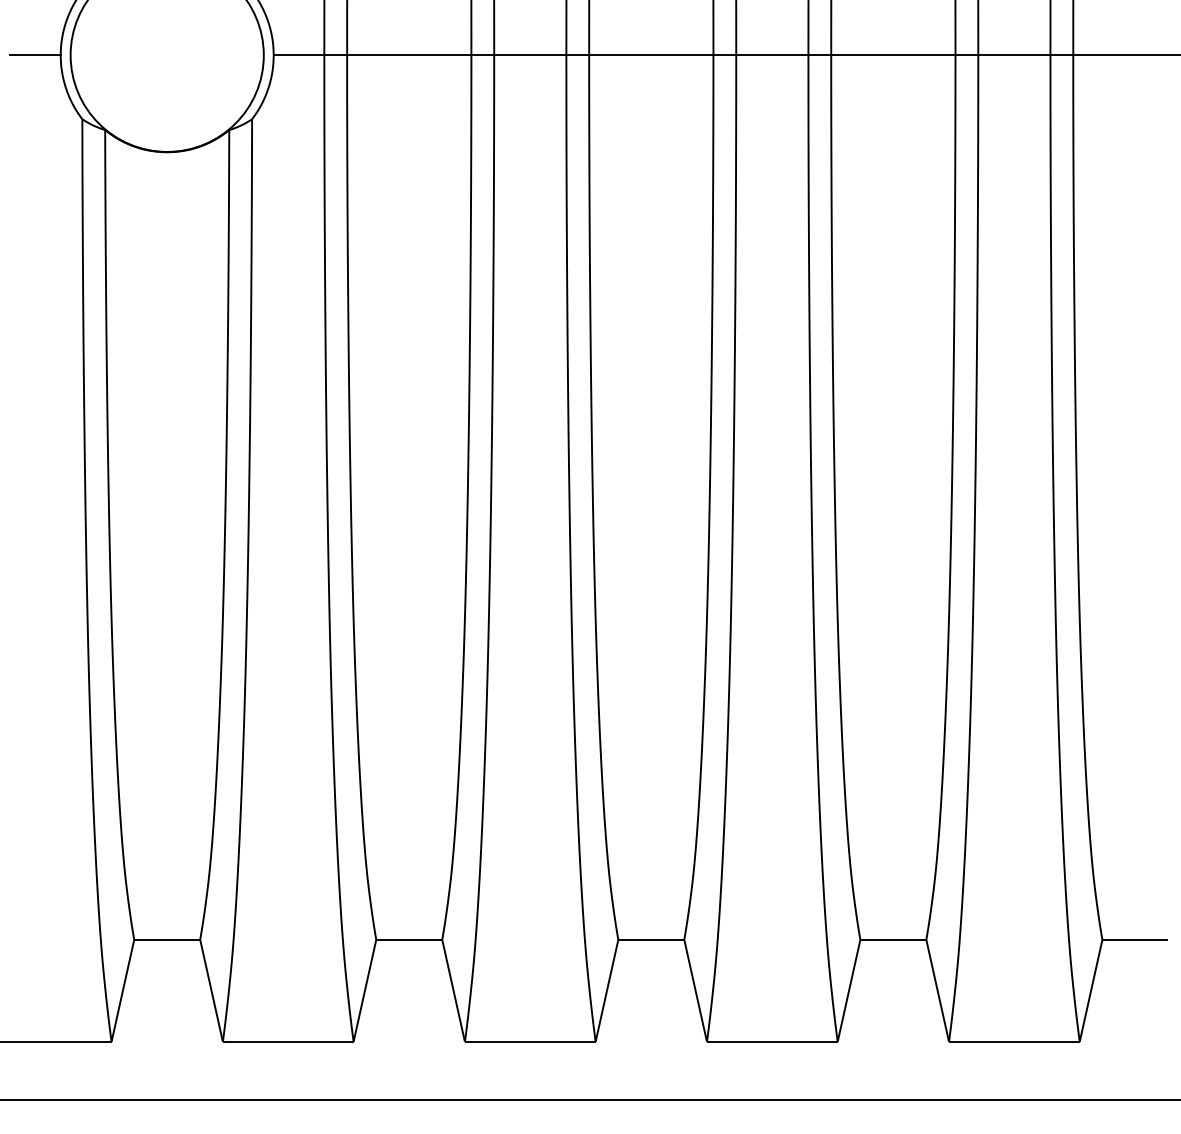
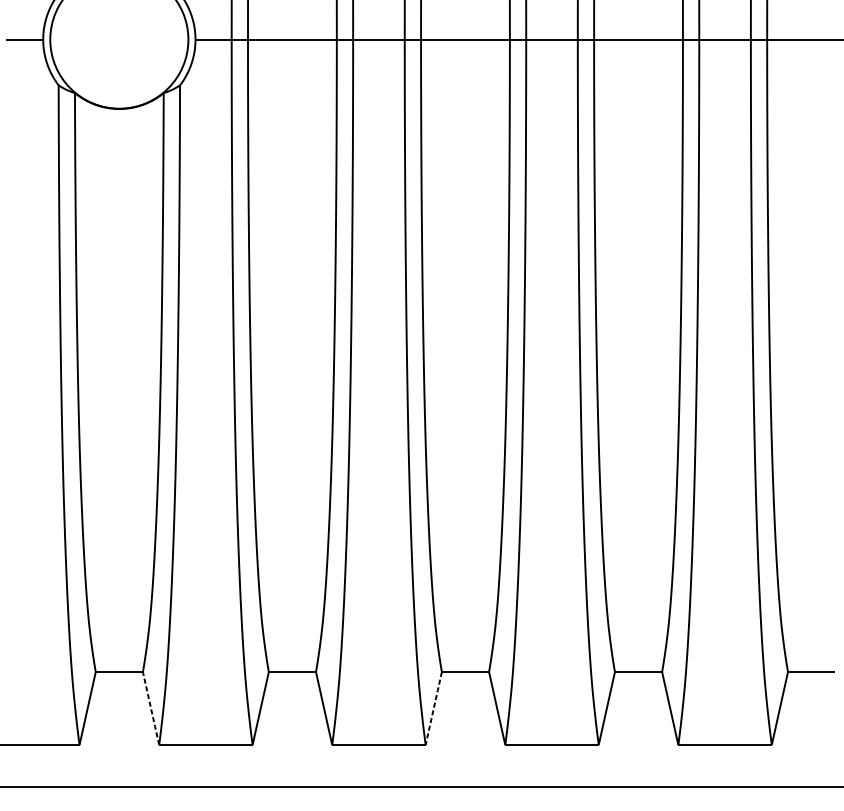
line: (607, 990) -> (434, 708), solid -> dashed
line: (211, 991) -> (151, 709), solid -> dashed

